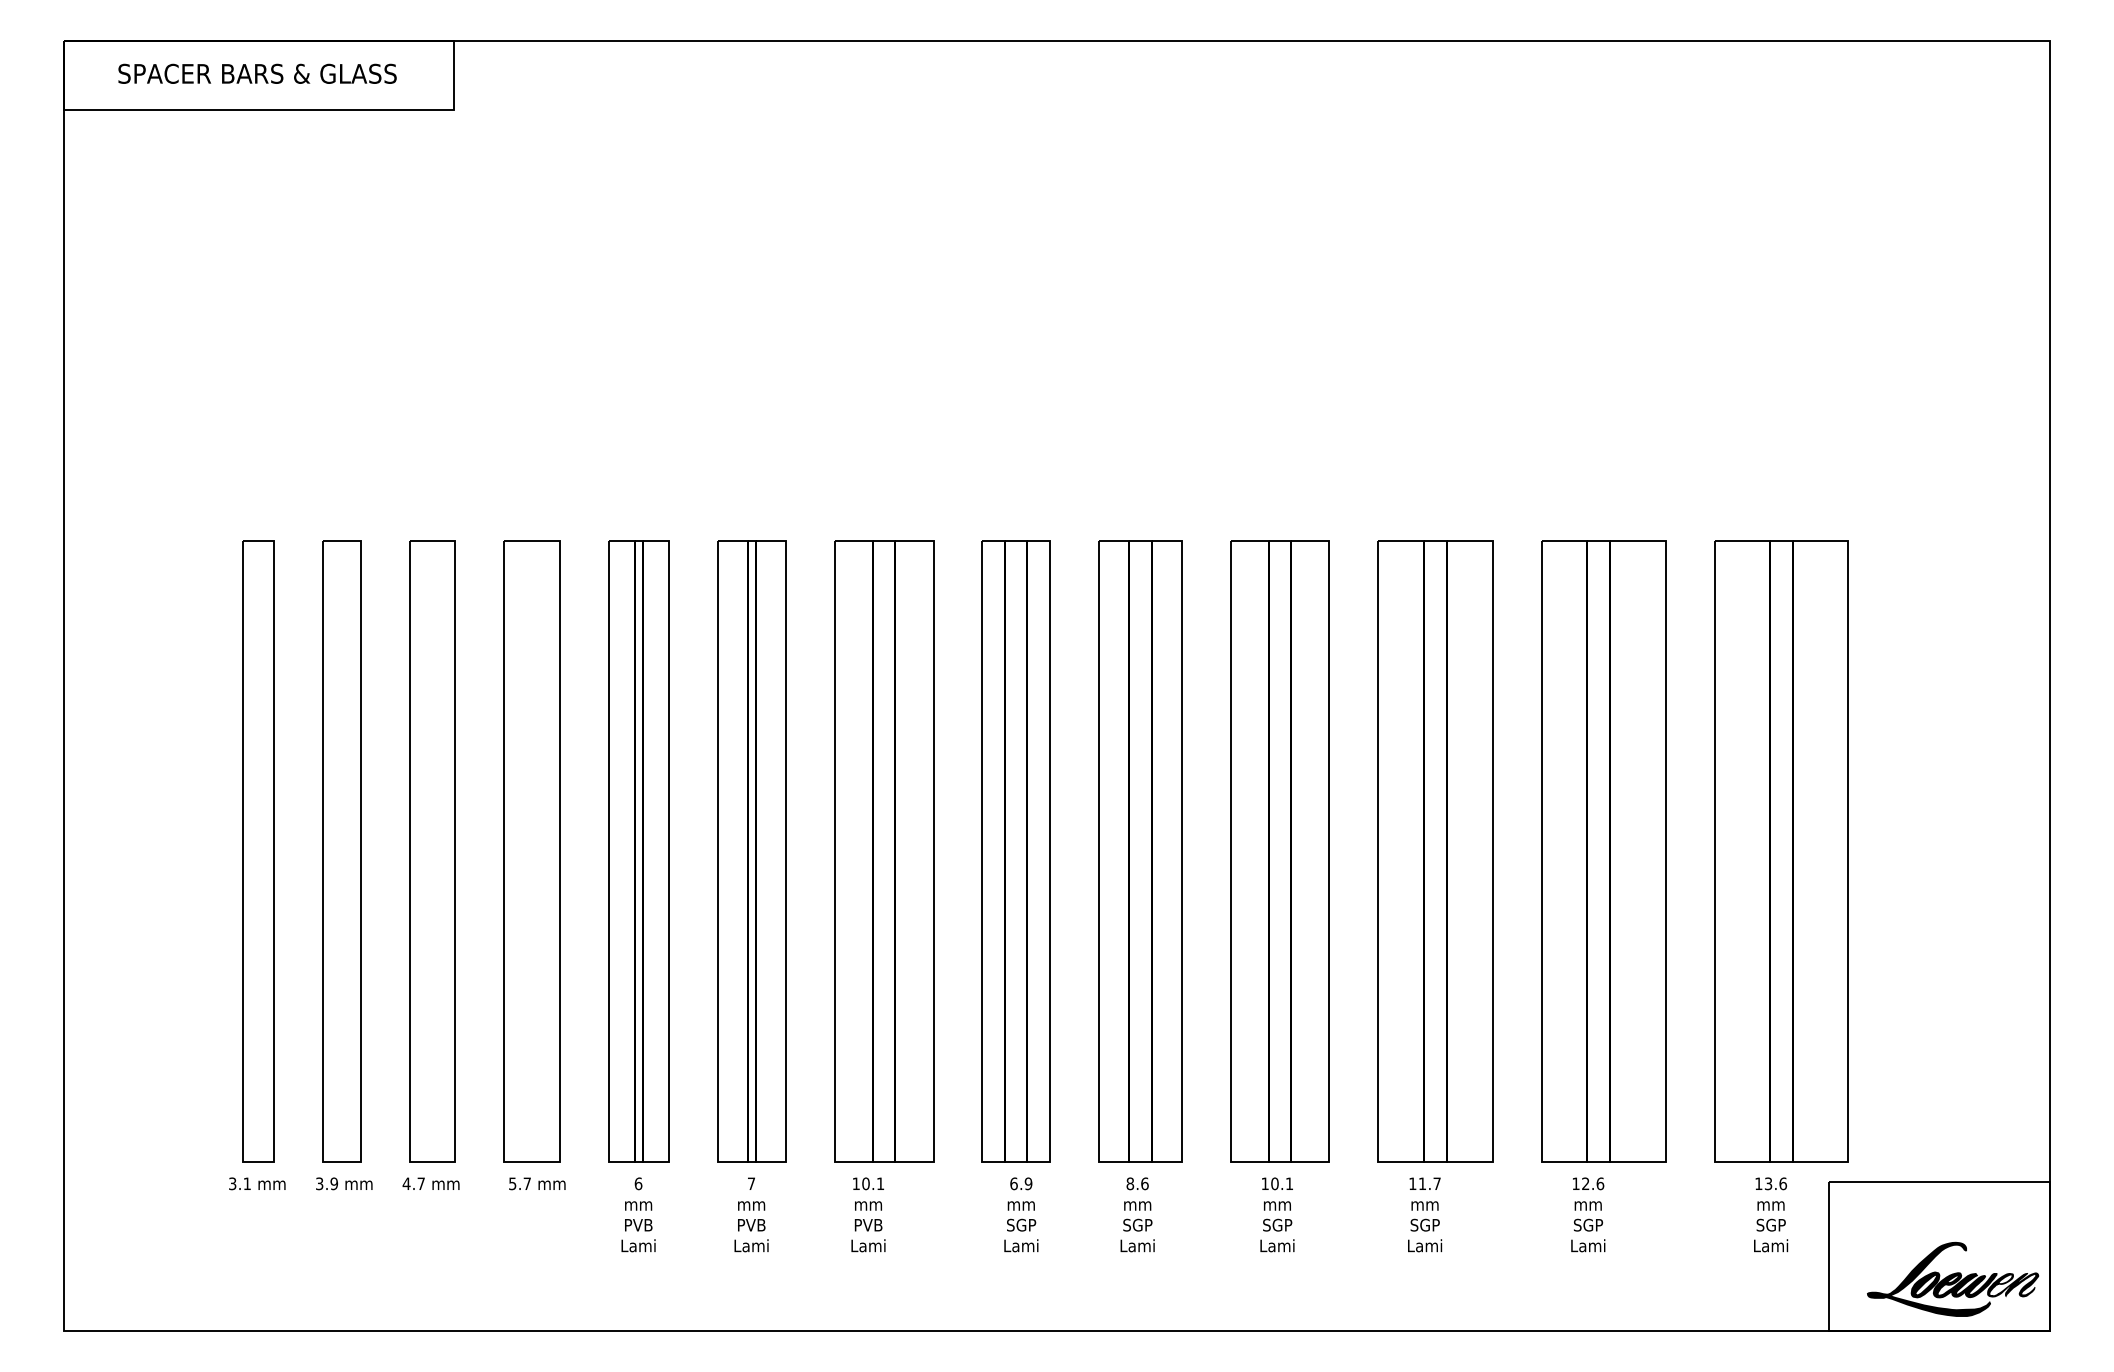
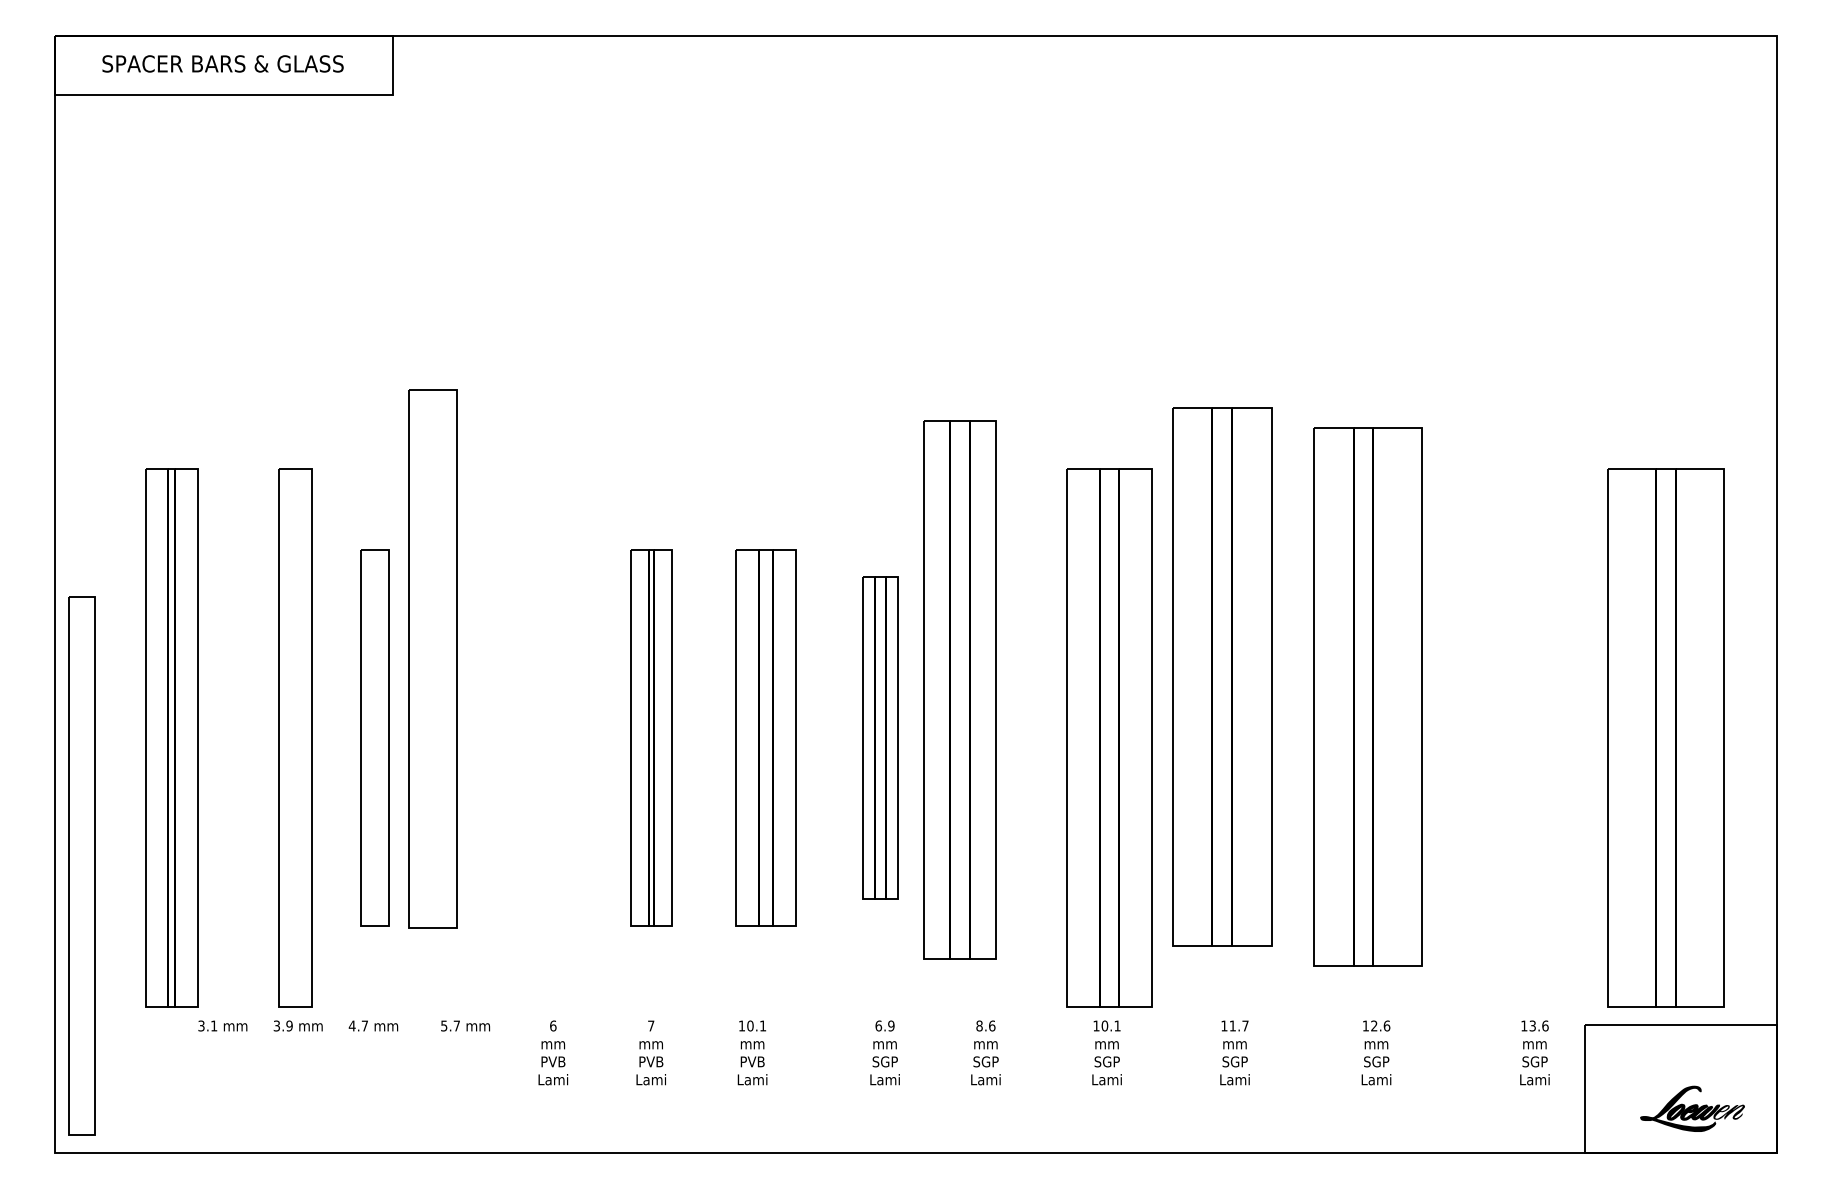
part: (258, 850) -> (81, 865), moved
part: (432, 850) -> (374, 737), size x0.7
part: (531, 850) -> (432, 658), moved
part: (638, 850) -> (171, 737), moved
part: (751, 850) -> (651, 737), size x0.7
part: (883, 850) -> (765, 737), size x0.7
part: (1016, 850) -> (880, 737), size x0.6
part: (1139, 850) -> (959, 689), moved
part: (1435, 850) -> (1222, 676), moved
part: (1603, 850) -> (1367, 696), moved
part: (1780, 850) -> (1665, 737), moved
part: (1952, 1279) -> (1692, 1108), size x0.7

